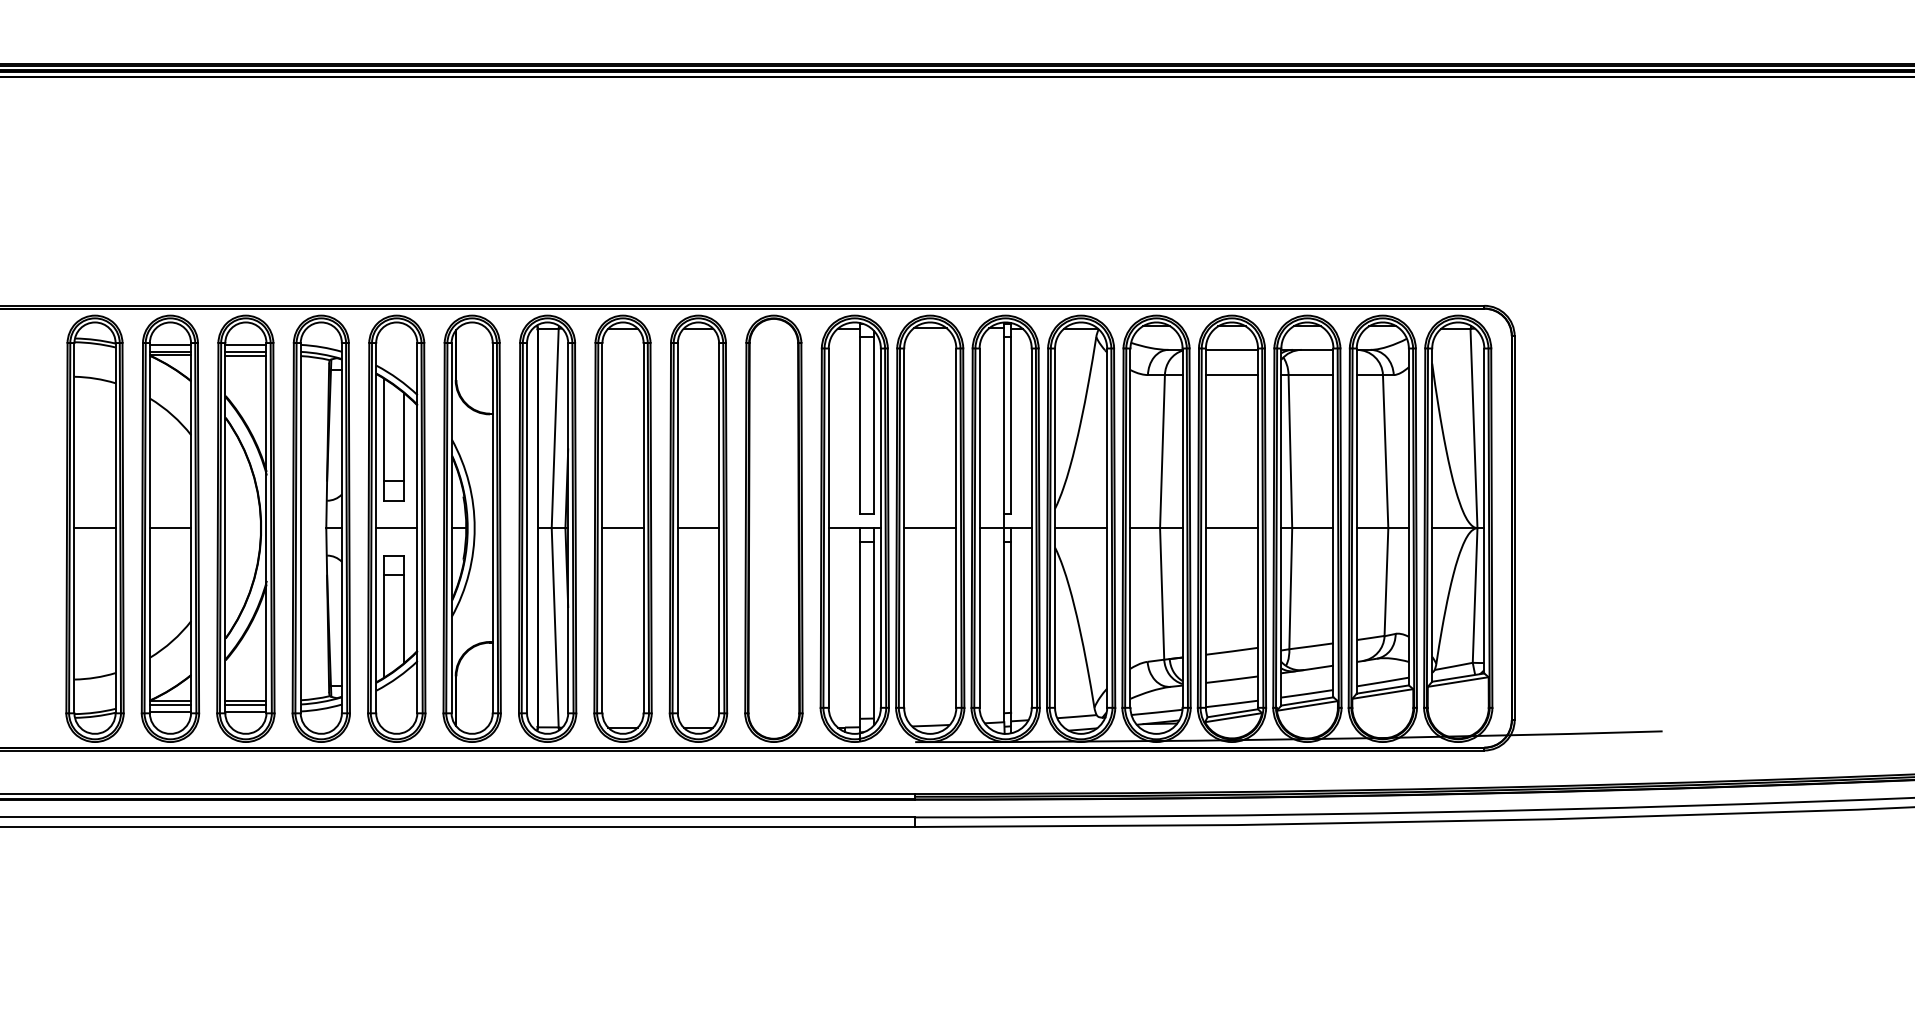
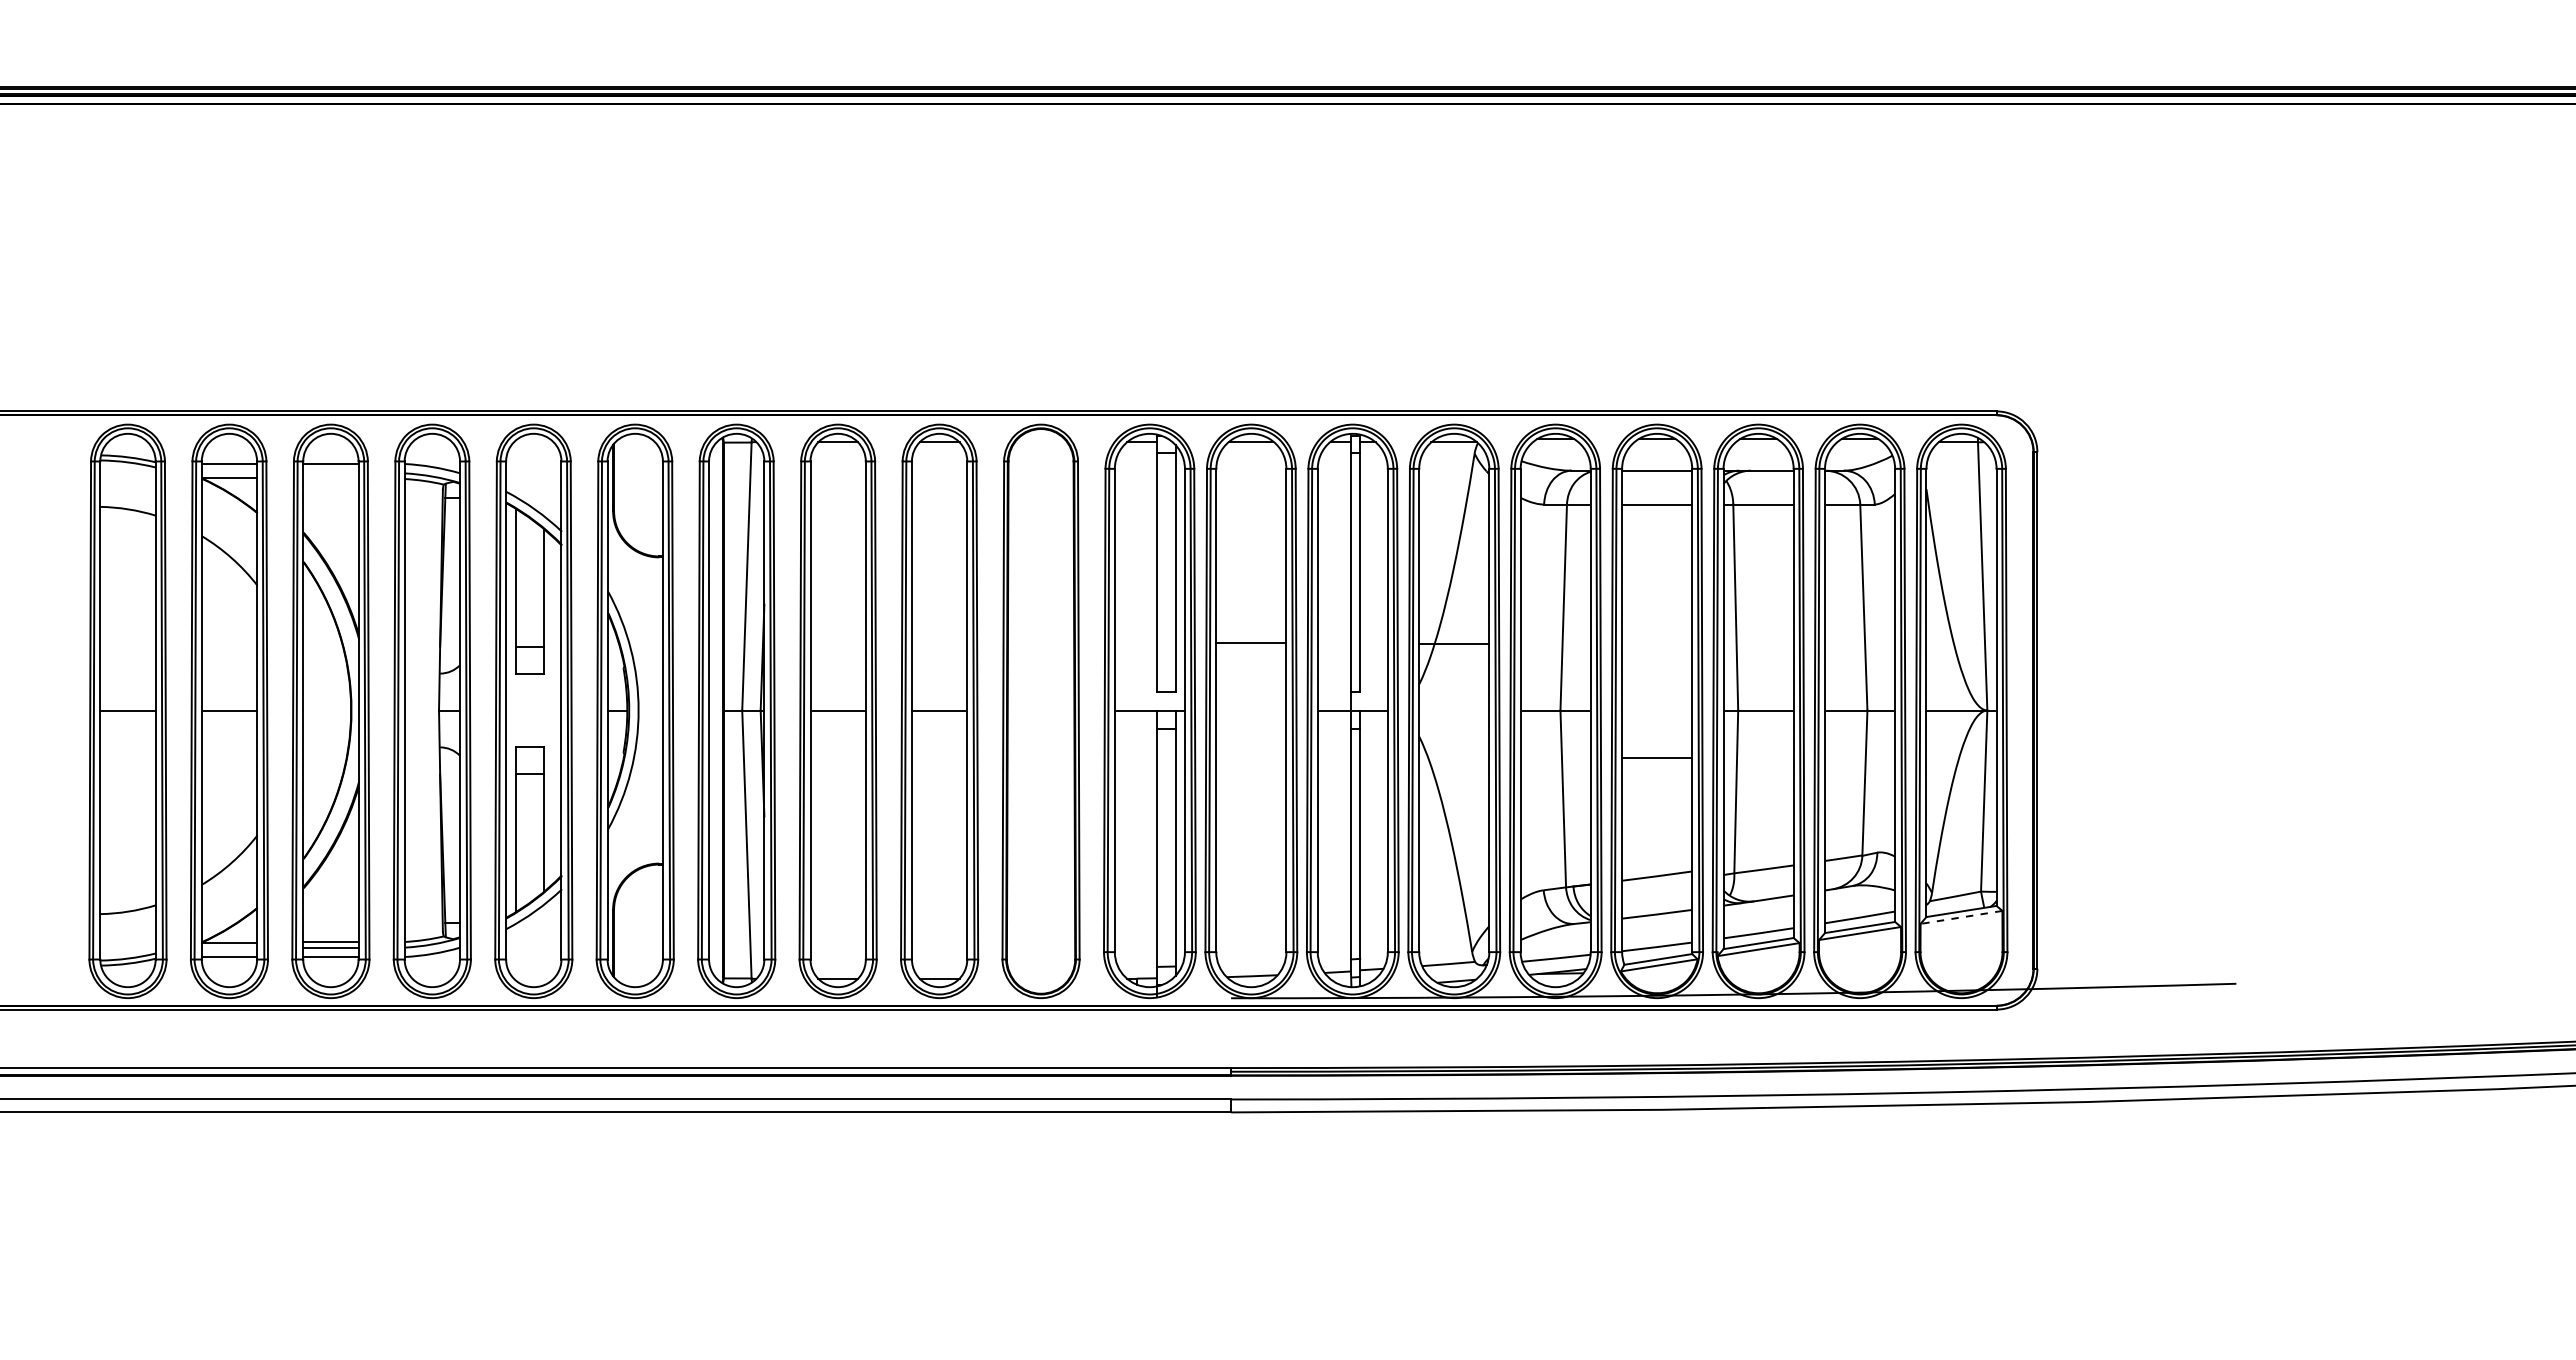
line: (170, 351) -> (229, 473), removed
line: (245, 351) -> (330, 473), removed
line: (245, 355) -> (330, 478), removed
line: (396, 528) -> (533, 710), removed
line: (930, 528) -> (1251, 642), moved
line: (1081, 528) -> (1454, 643), moved
line: (1232, 528) -> (1657, 757), moved
line: (1458, 682) -> (1961, 917), solid -> dashed
line: (170, 704) -> (229, 947), removed

